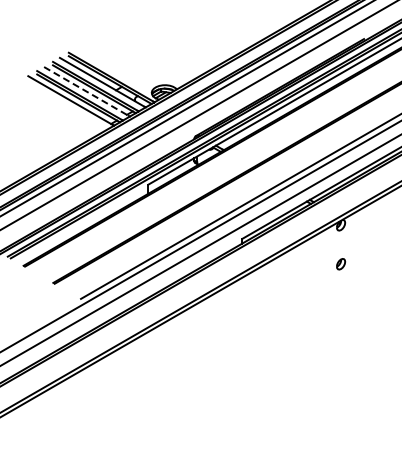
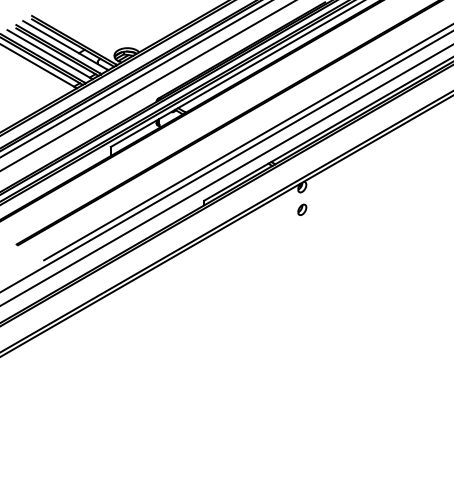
line: (86, 91) -> (49, 54), dashed -> solid
part: (341, 263) -> (302, 209), moved

